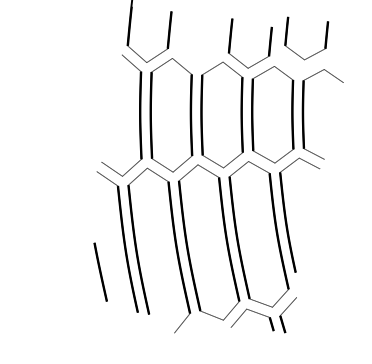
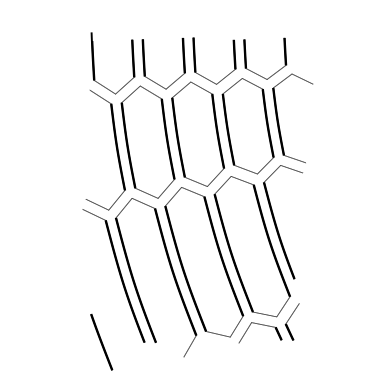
part: (181, 36) -> (145, 63), added
part: (315, 53) -> (276, 71), moved
line: (100, 272) -> (101, 342), moved

